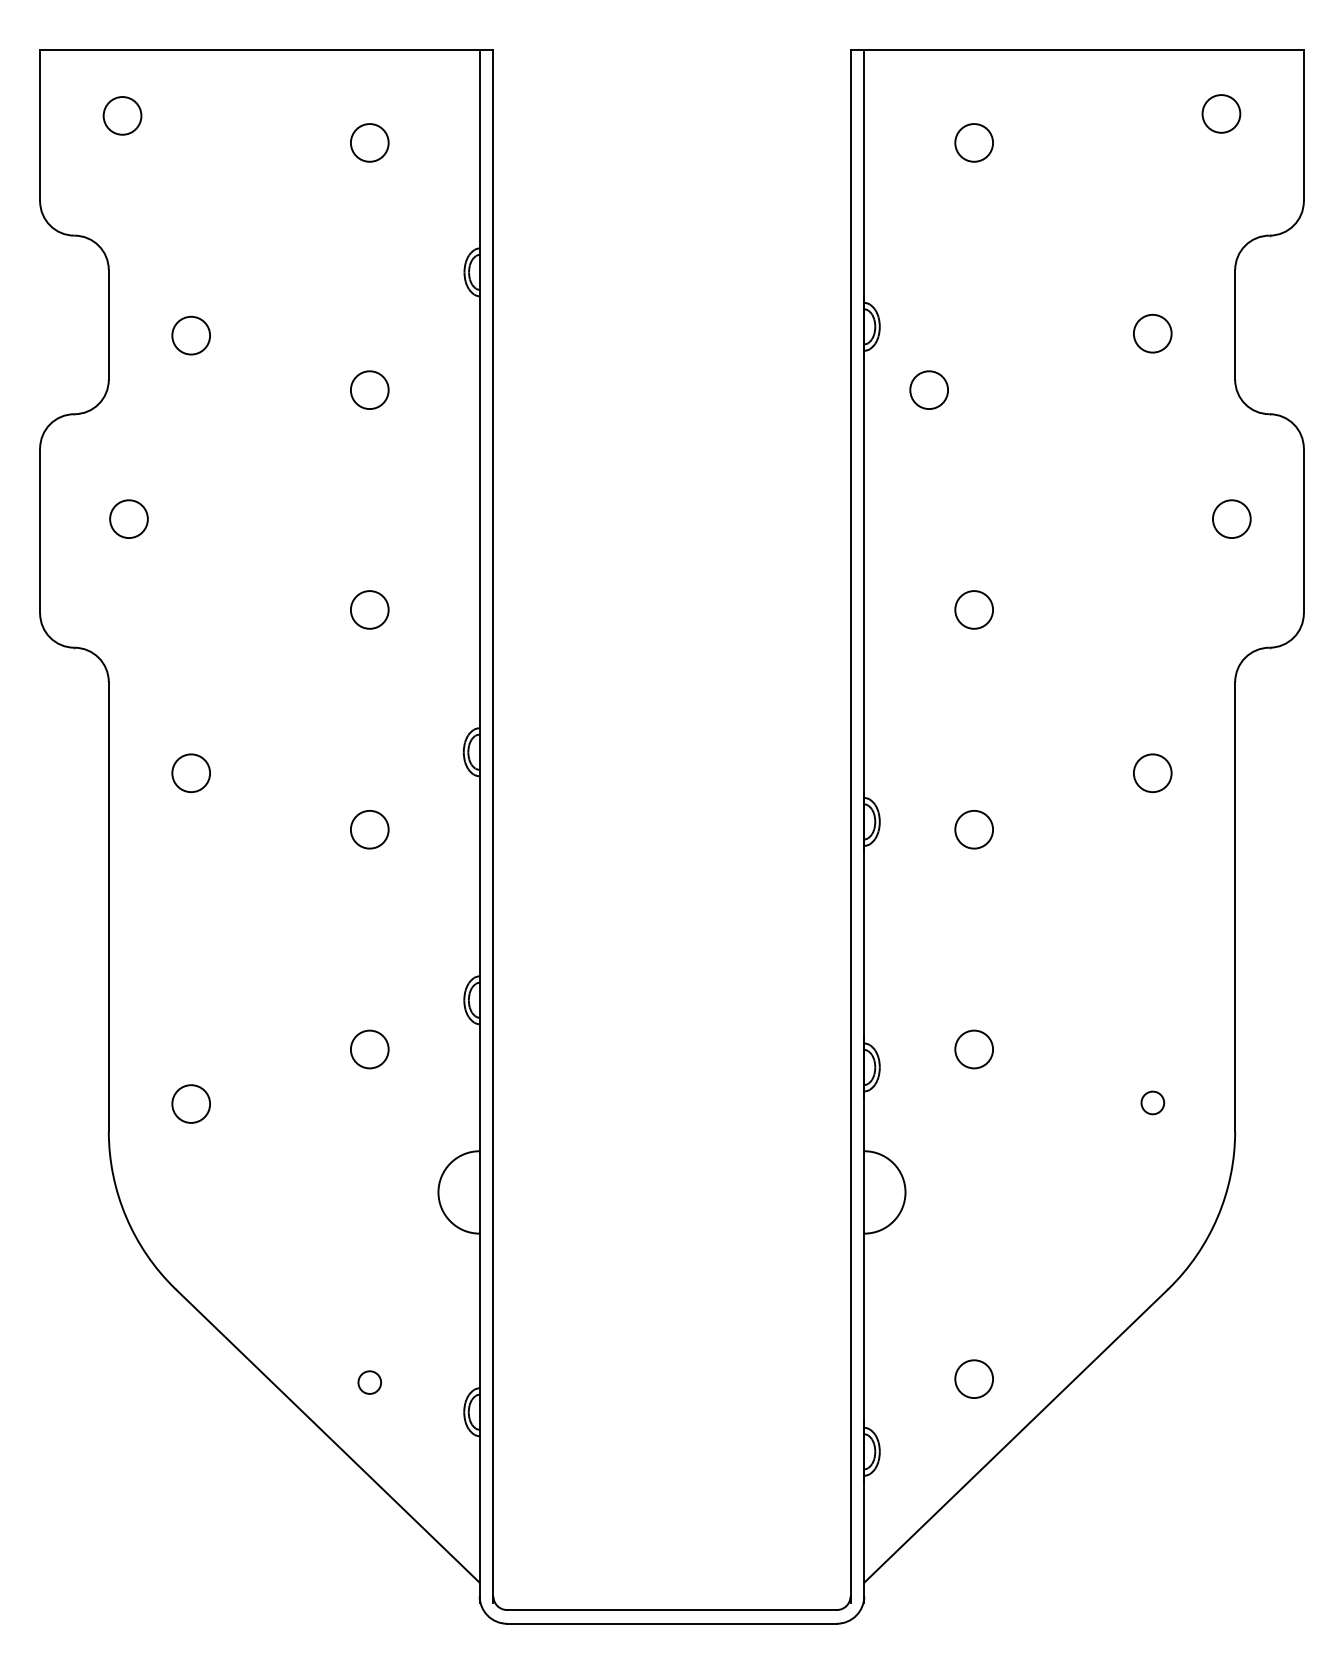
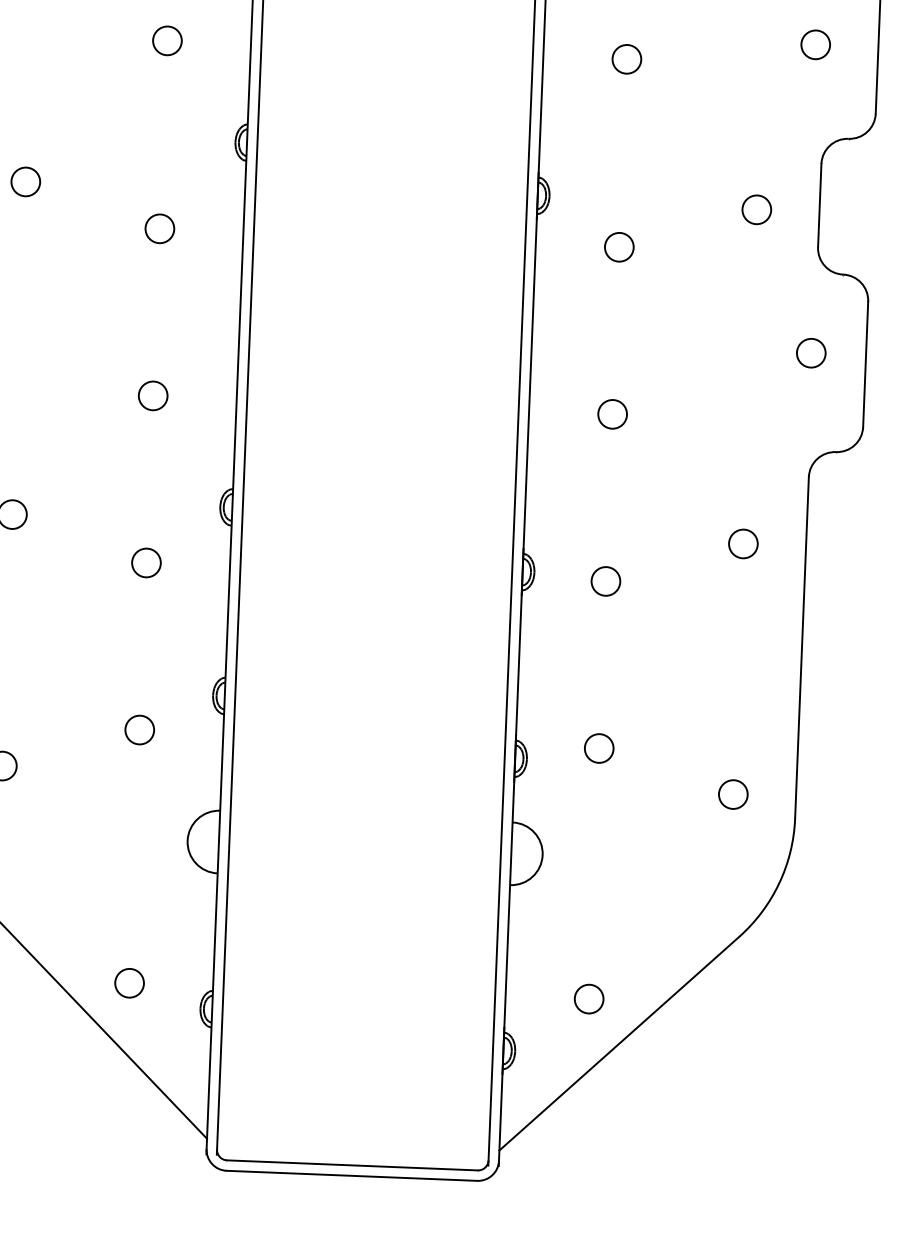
circle: (928, 389) -> (618, 246), moved
circle: (1152, 1102) -> (733, 794), size x1.67
circle: (369, 1382) -> (129, 983), size x1.67

